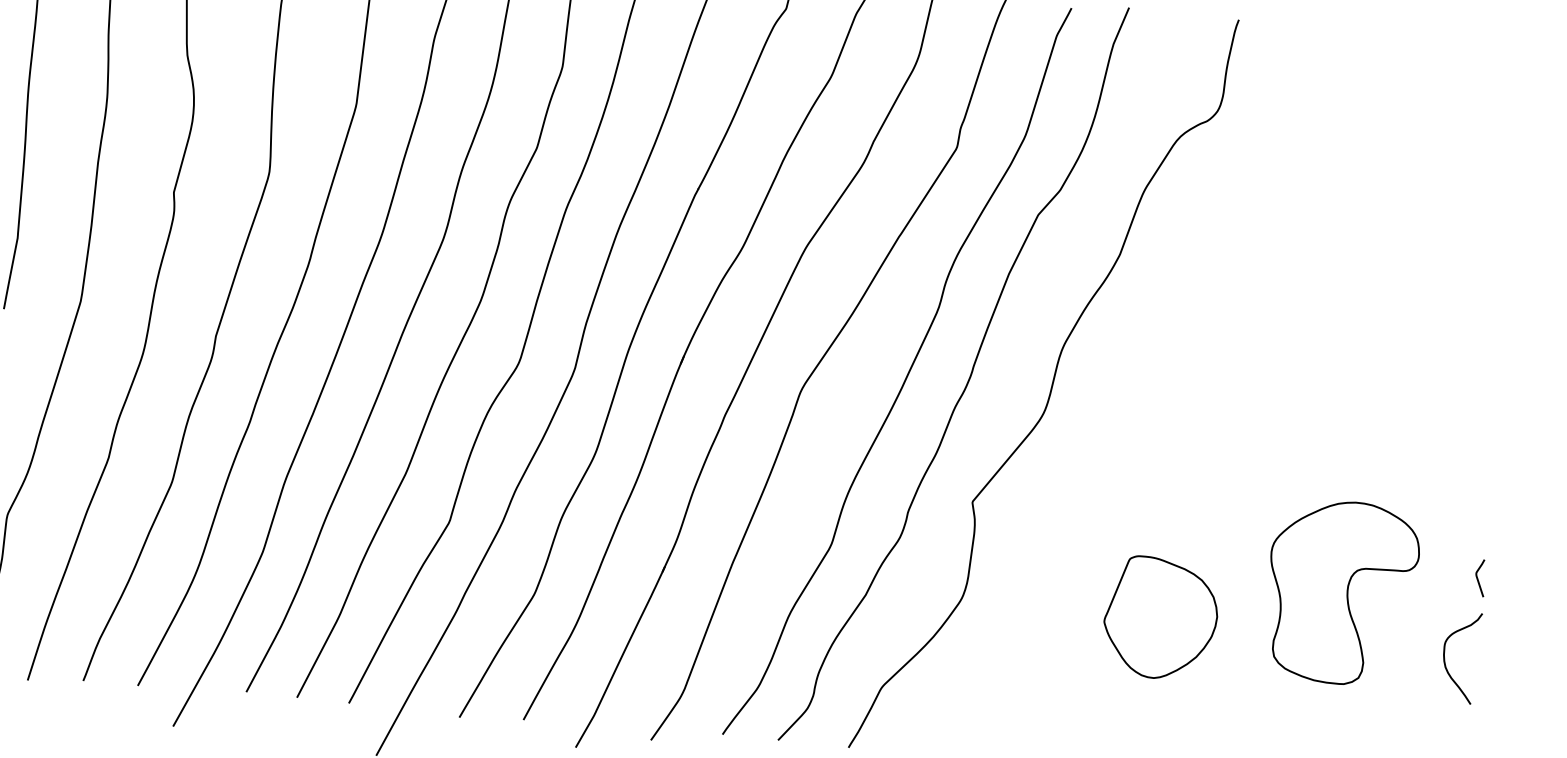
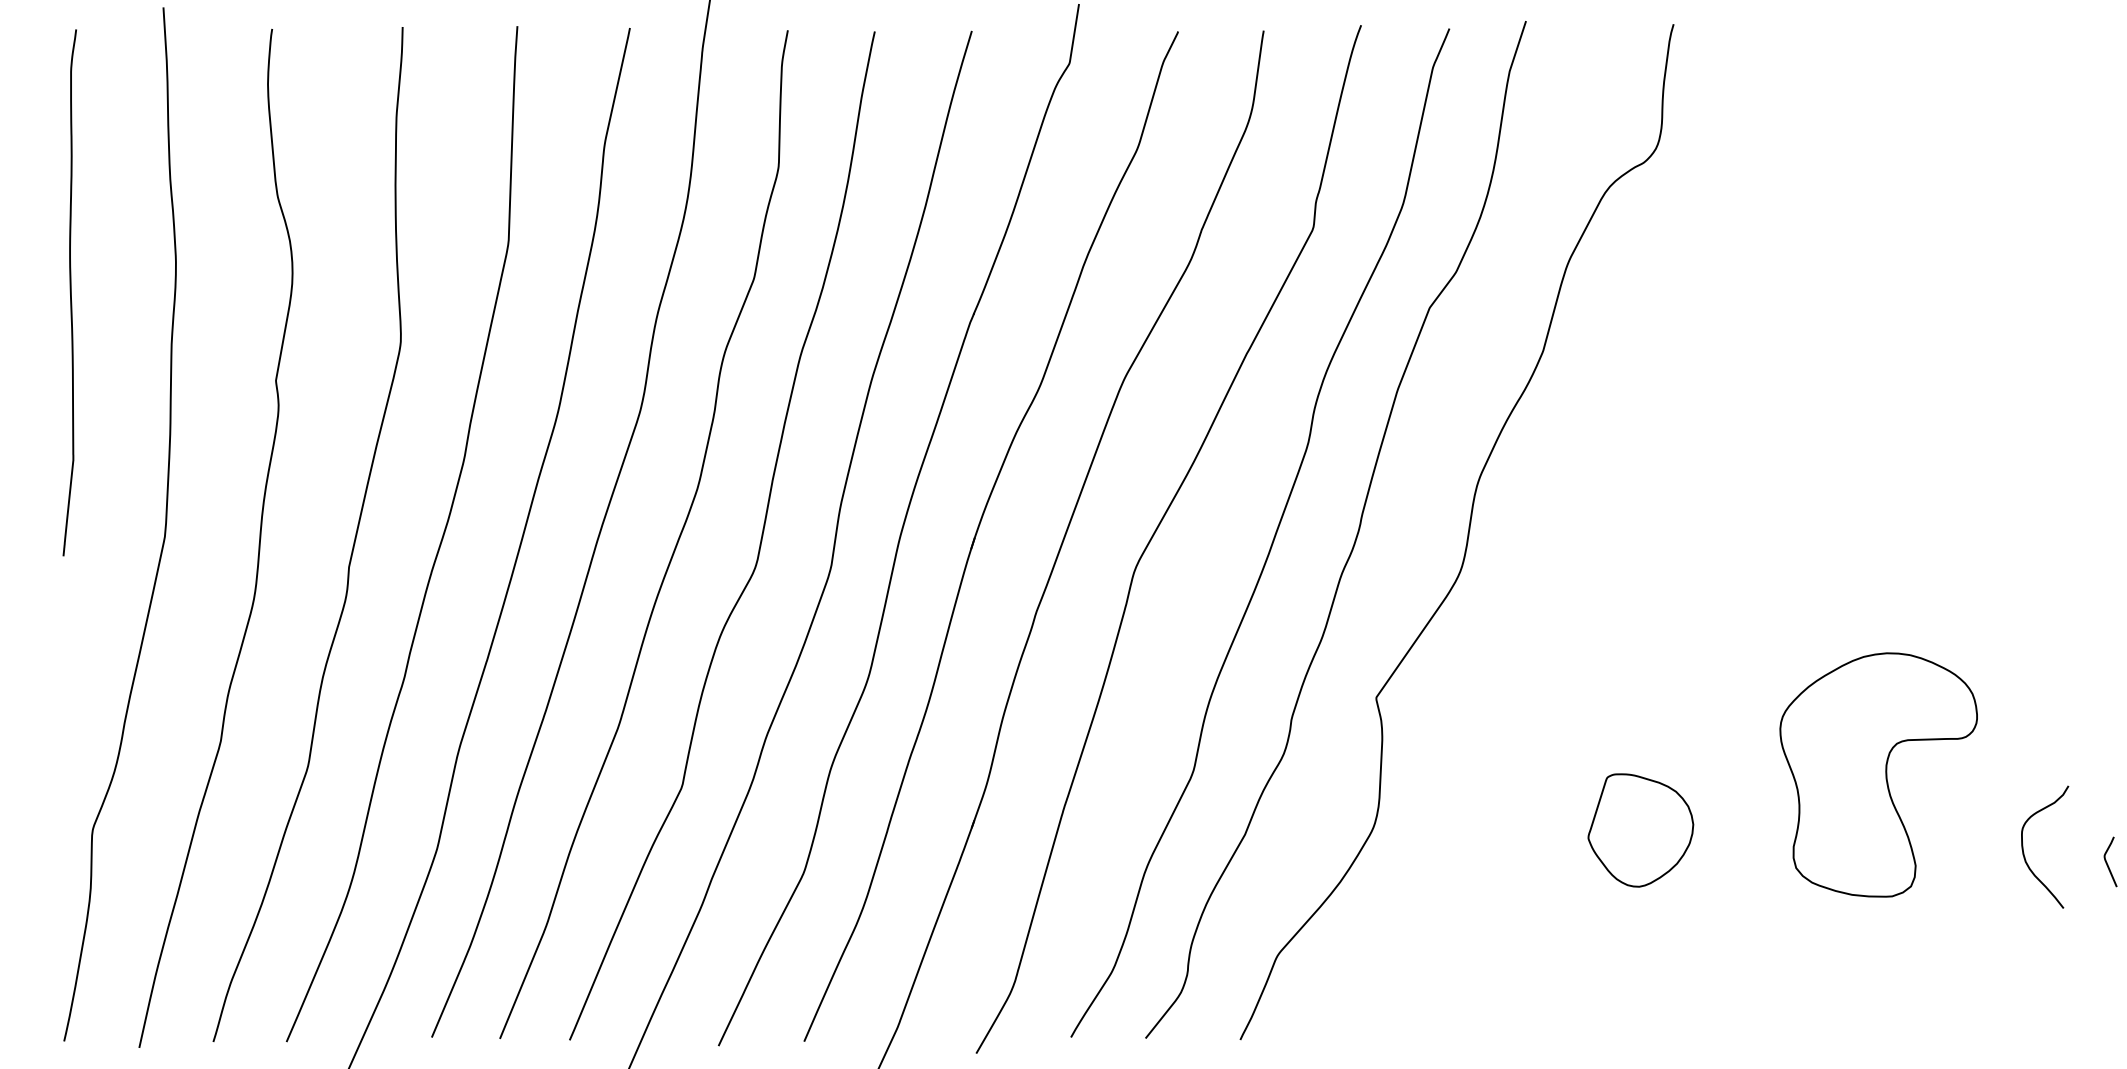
curve: (1478, 578) -> (2107, 862), moved
part: (1160, 618) -> (1640, 830), size x0.7

